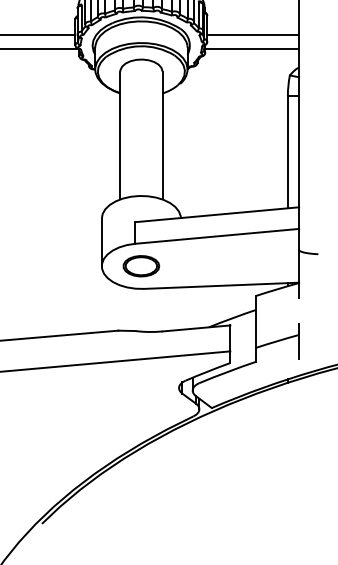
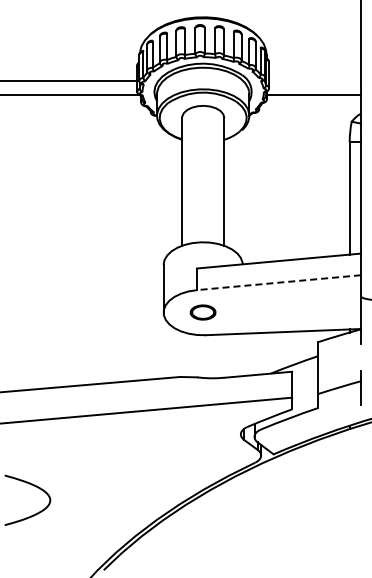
line: (252, 35) -> (314, 81), removed
line: (216, 236) -> (278, 282), solid -> dashed
part: (140, 266) -> (202, 312), size x0.7

